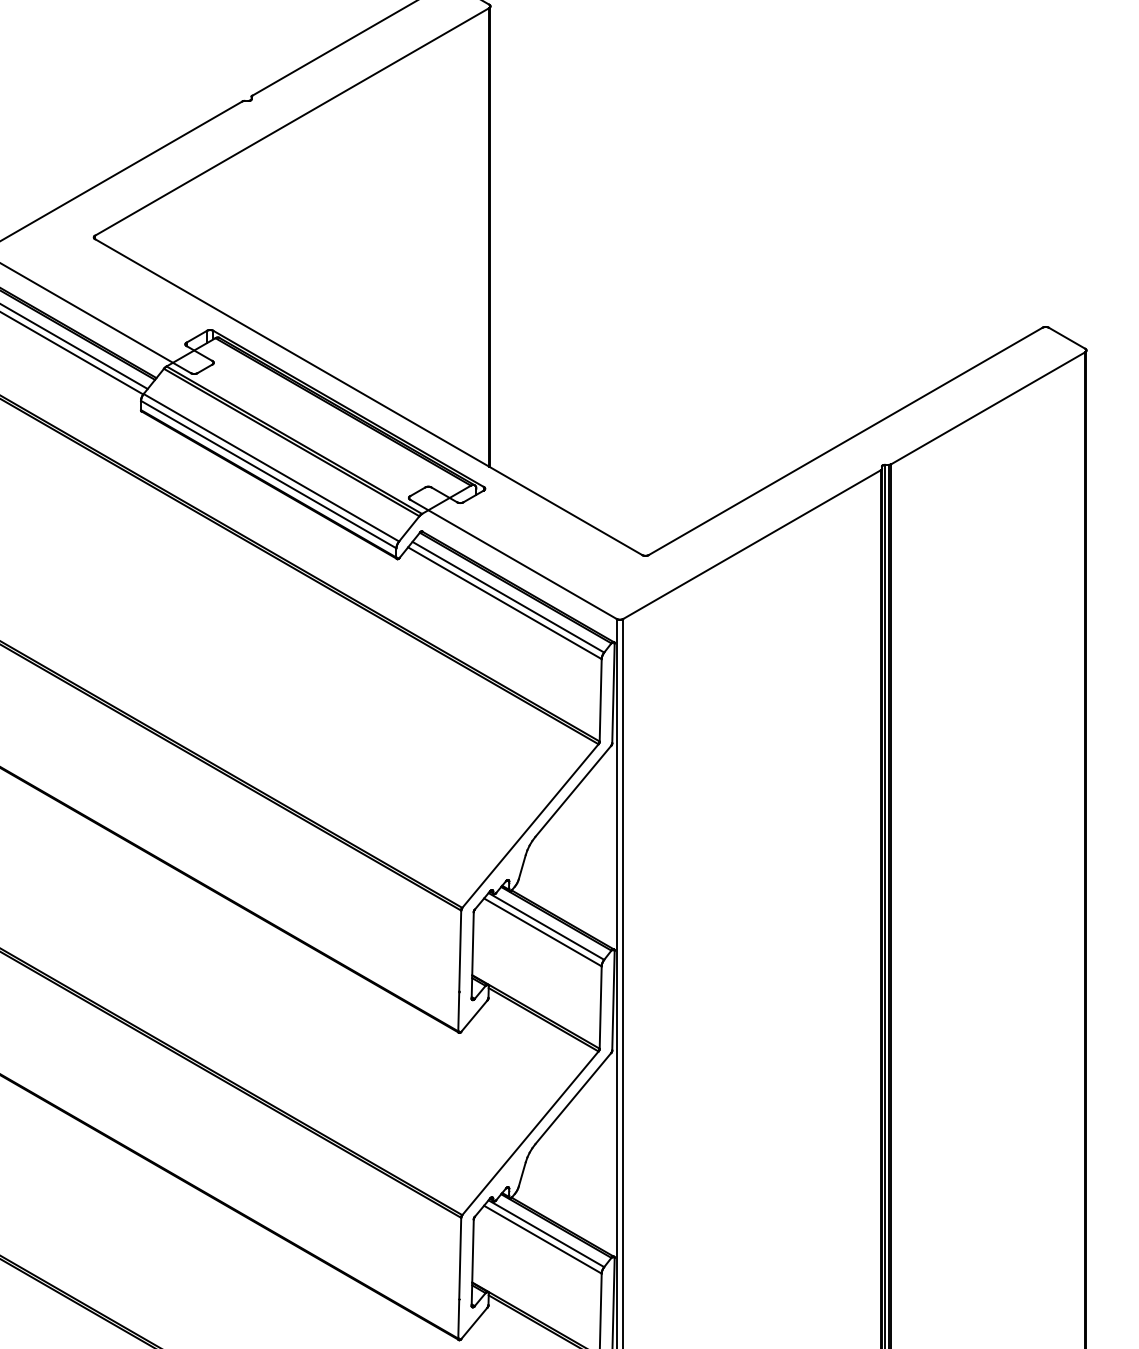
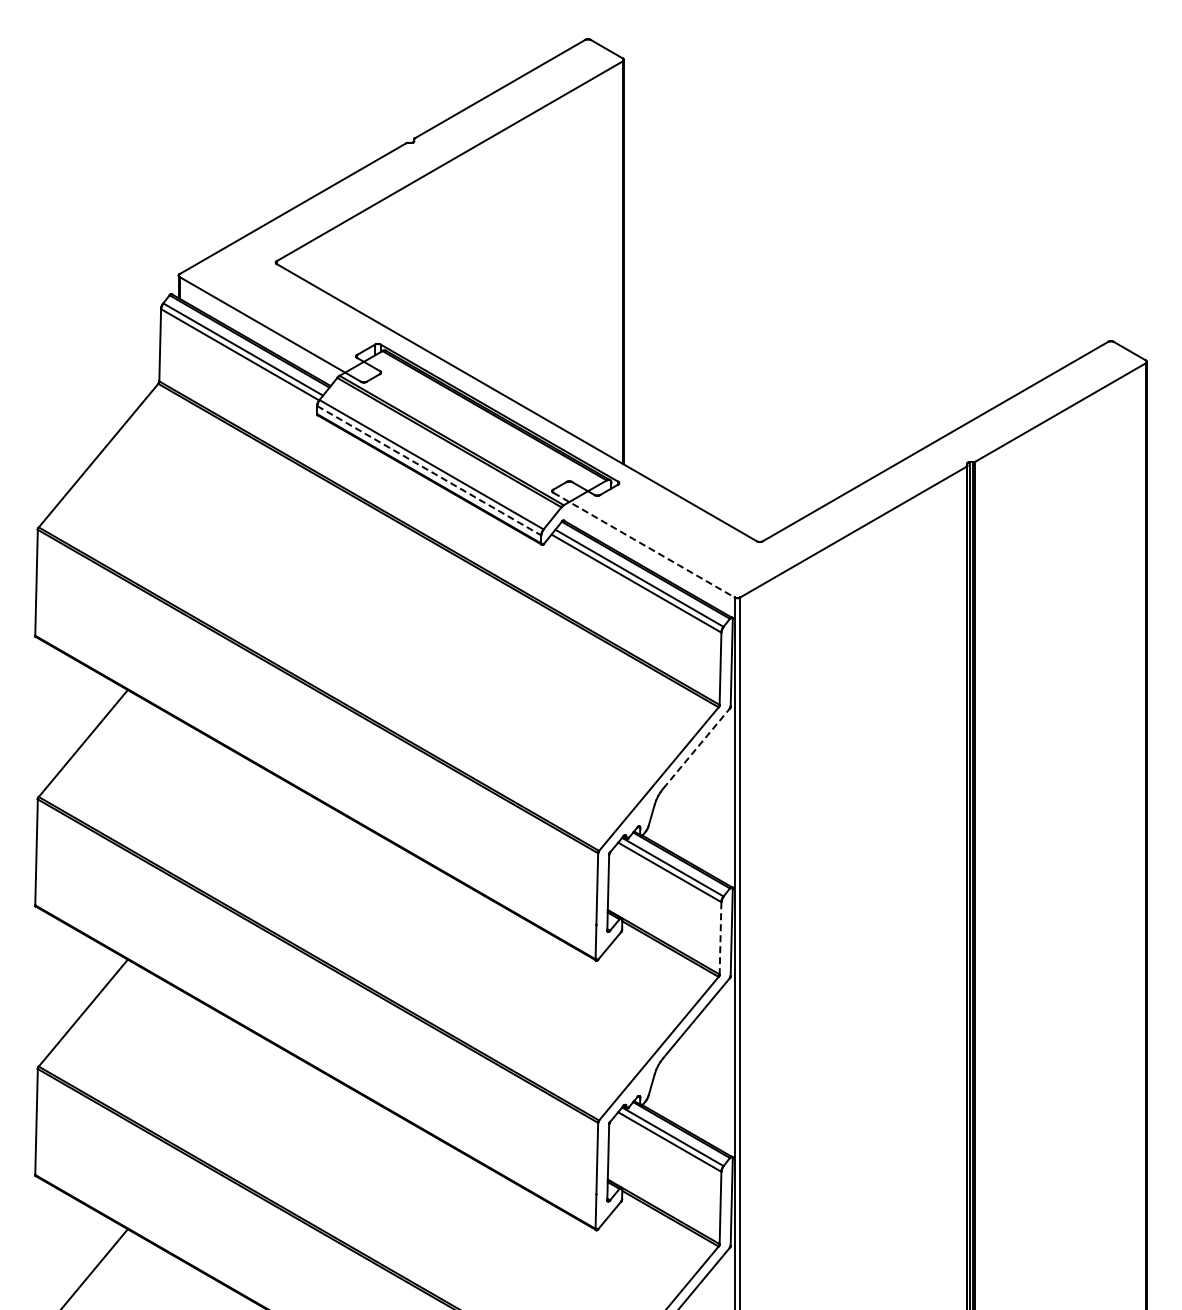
line: (269, 475) -> (429, 471), solid -> dashed
line: (514, 559) -> (644, 545), solid -> dashed
line: (573, 791) -> (696, 748), solid -> dashed
line: (600, 1007) -> (720, 938), solid -> dashed

